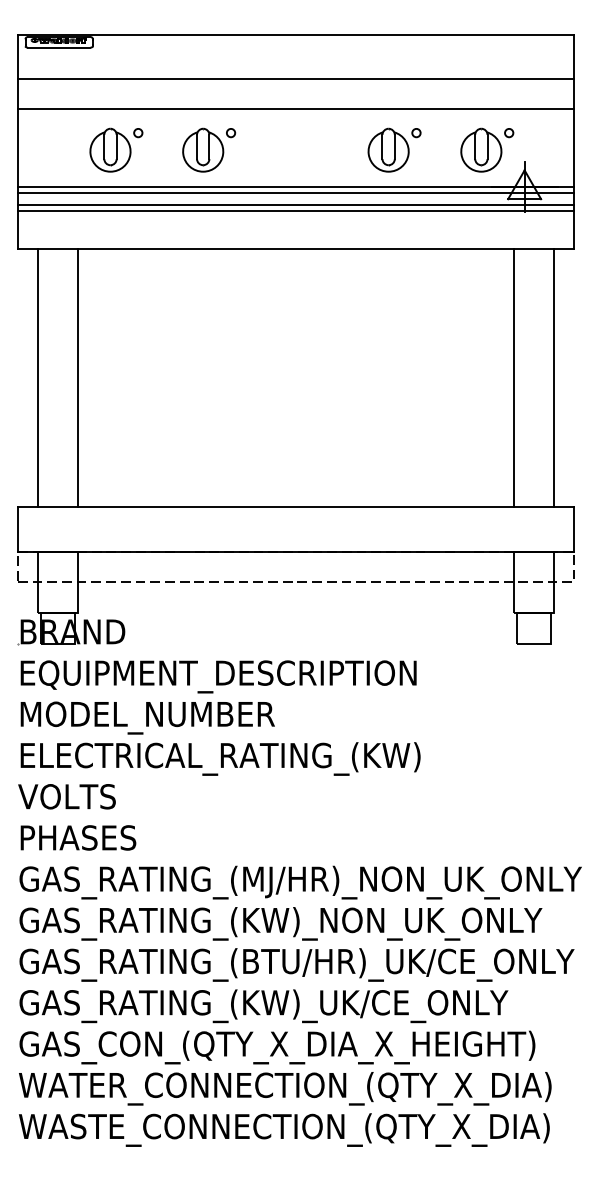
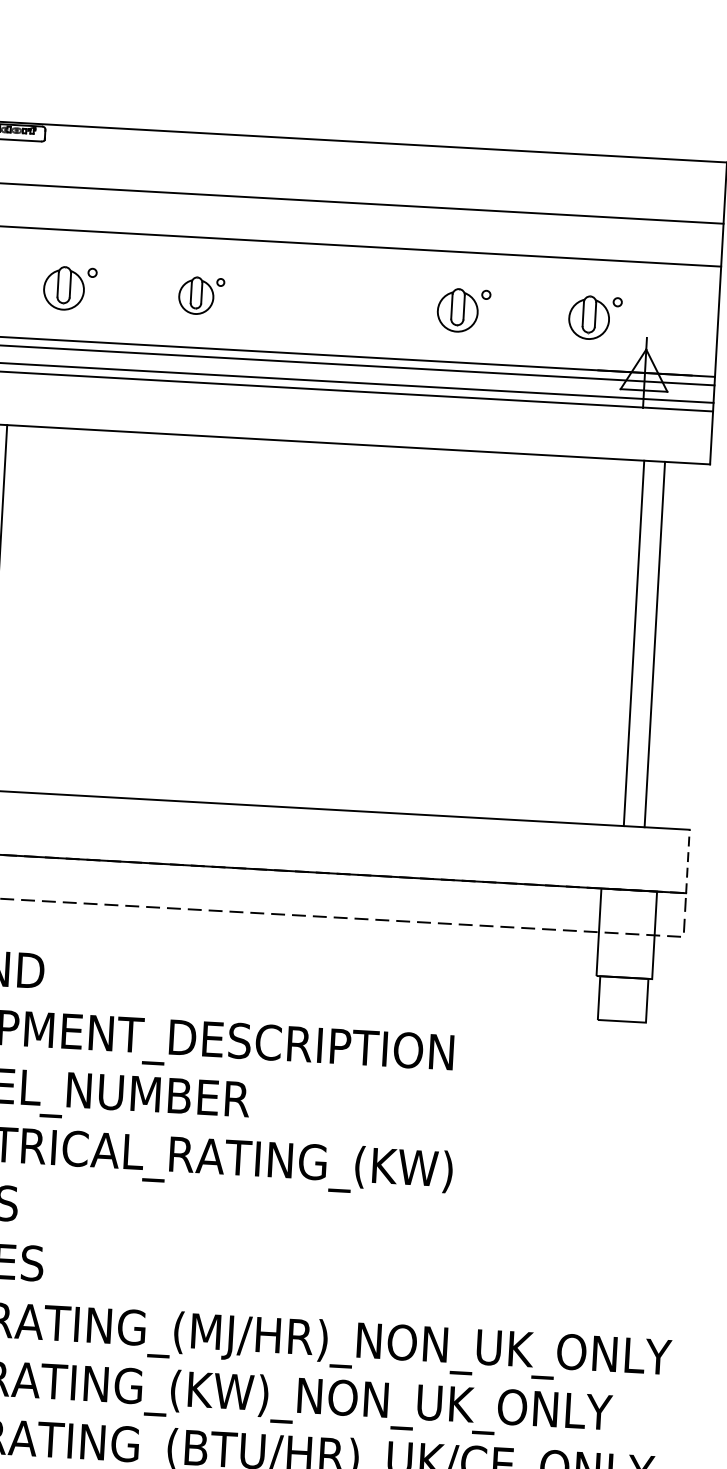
part: (116, 149) -> (70, 287), size x0.7
part: (209, 149) -> (201, 295), size x0.6
part: (394, 149) -> (463, 309), size x0.7
part: (487, 149) -> (595, 317), size x0.7
line: (514, 377) -> (655, 644), moved
line: (553, 377) -> (633, 643), moved
line: (574, 528) -> (688, 860), solid -> dashed

